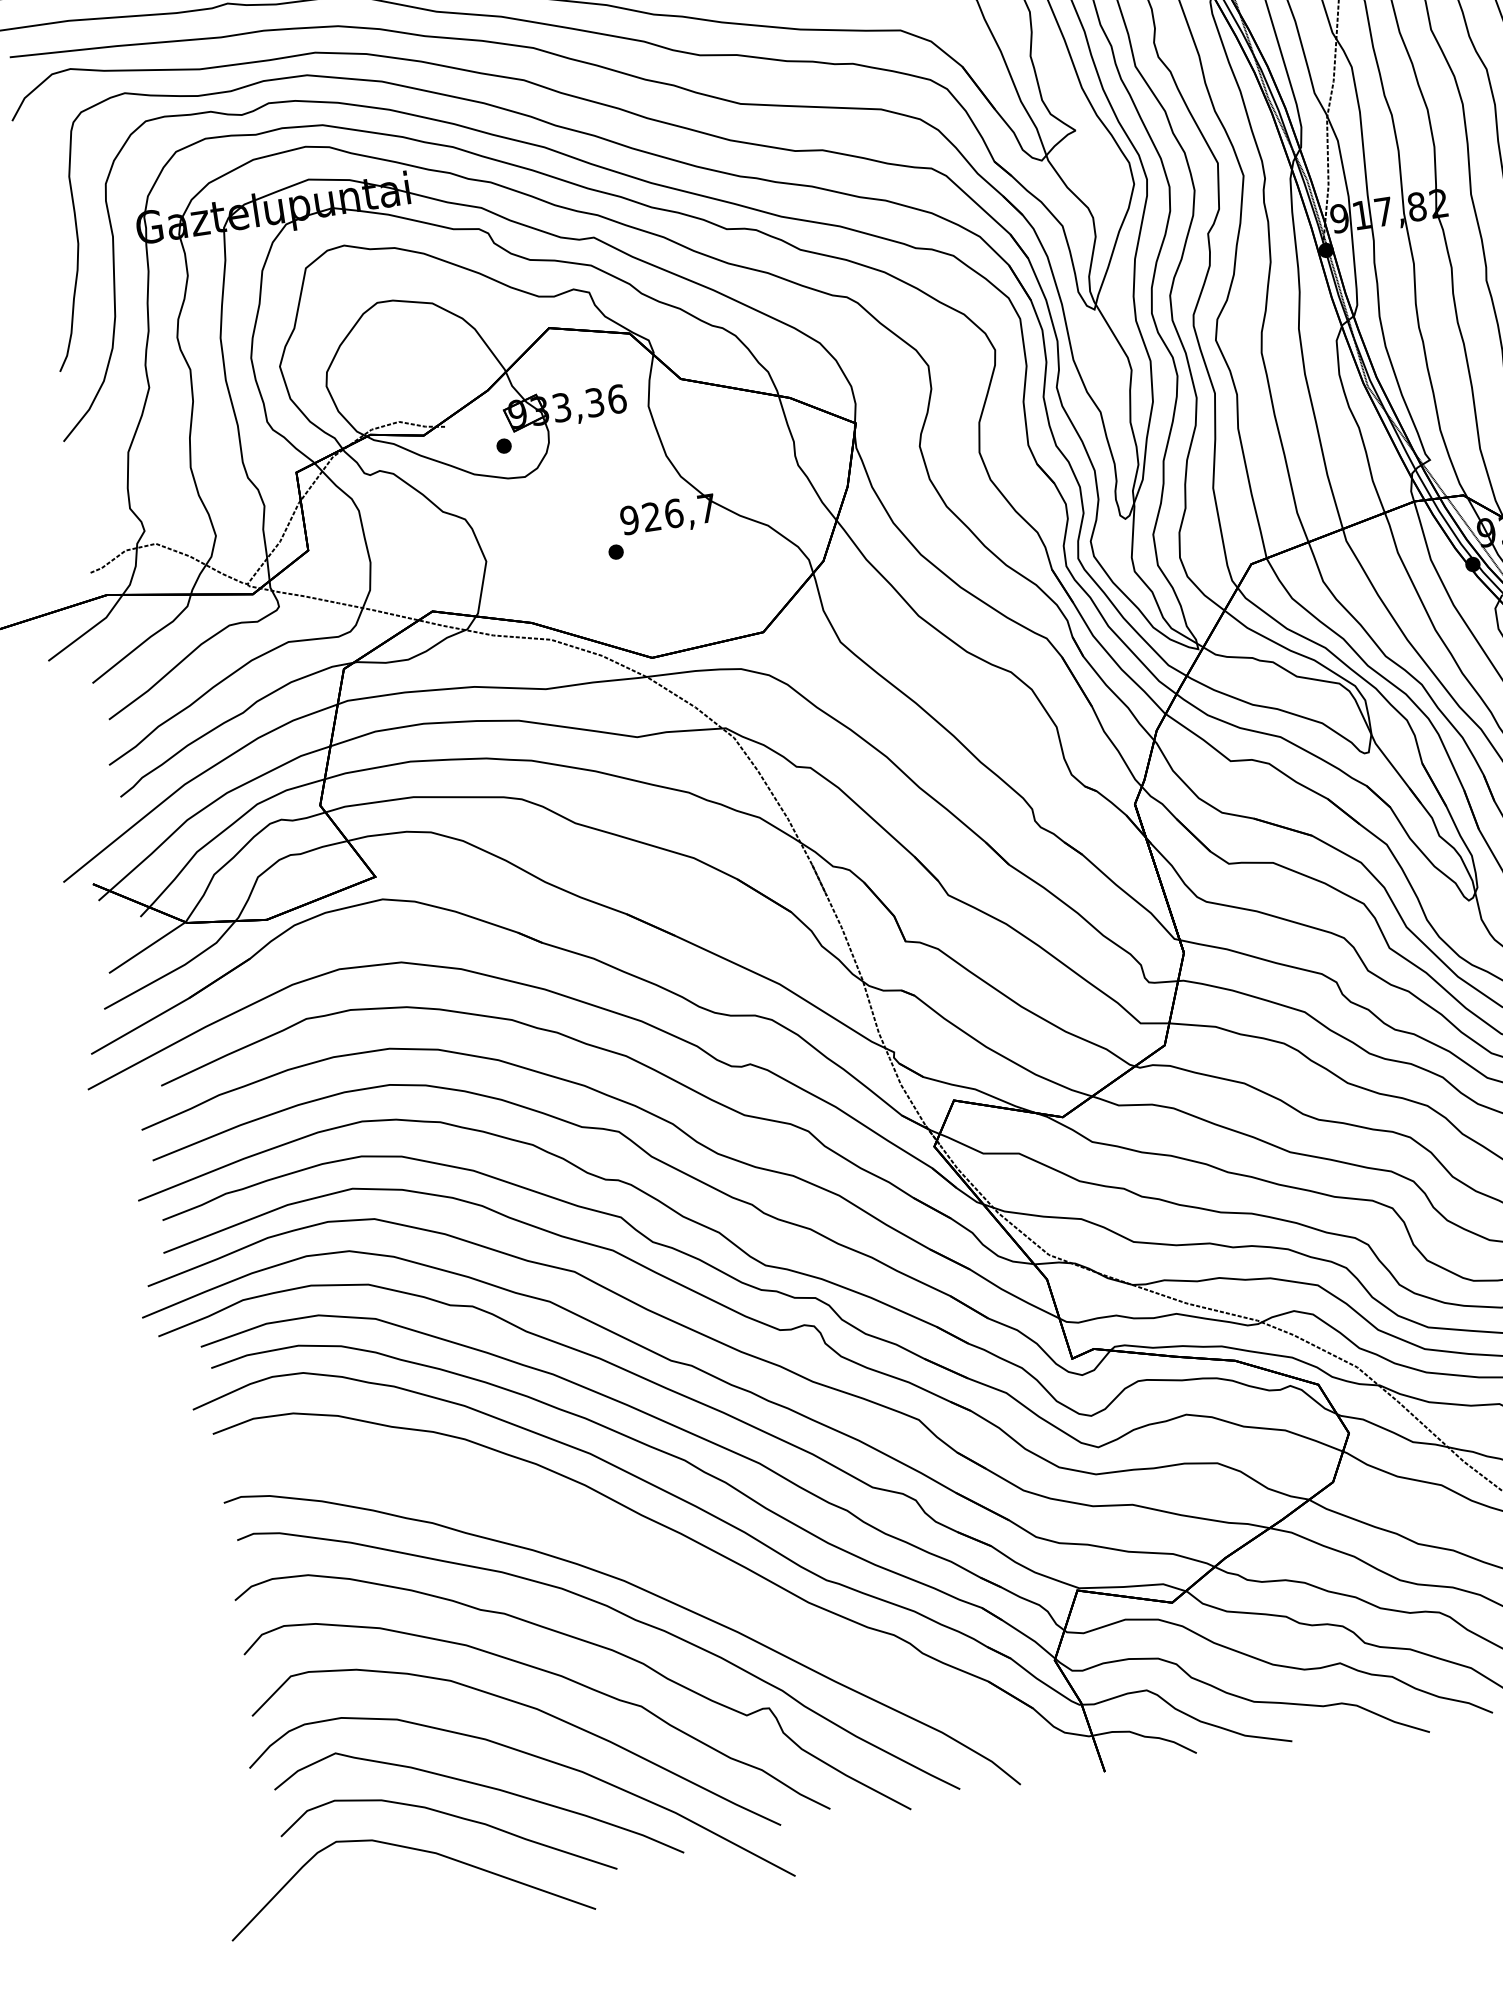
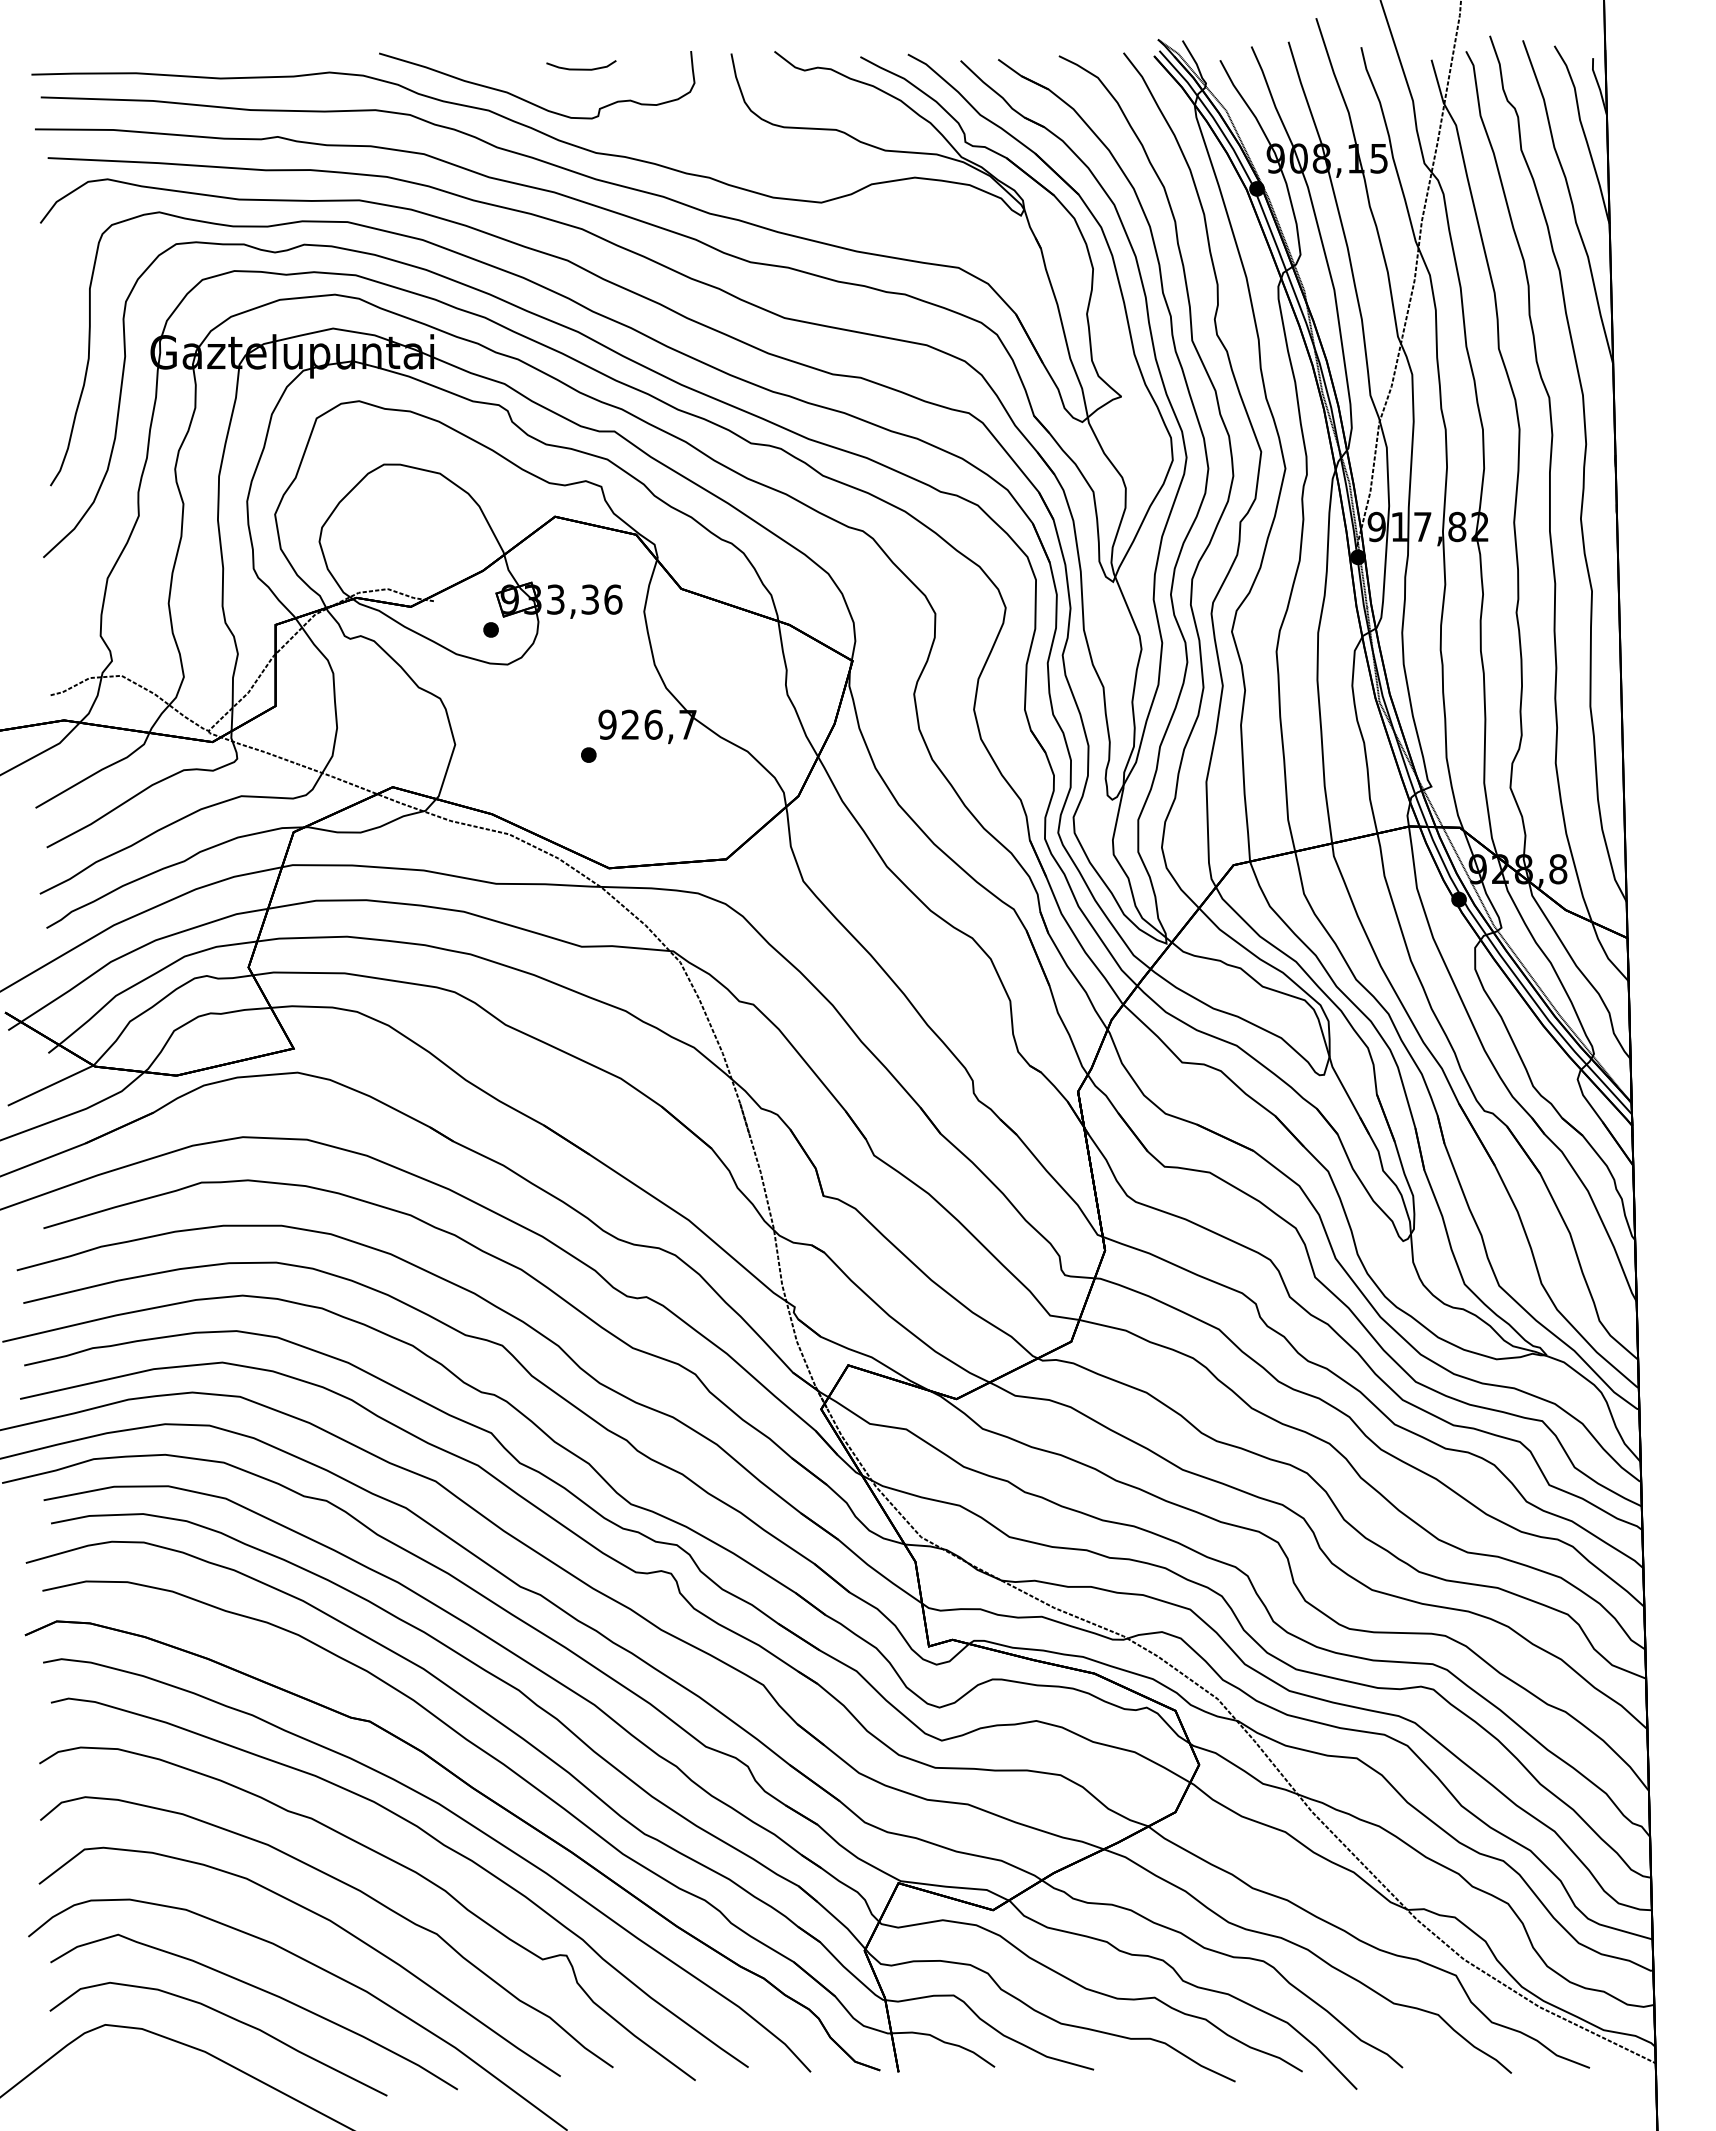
part: (666, 1567) -> (483, 1796), added

